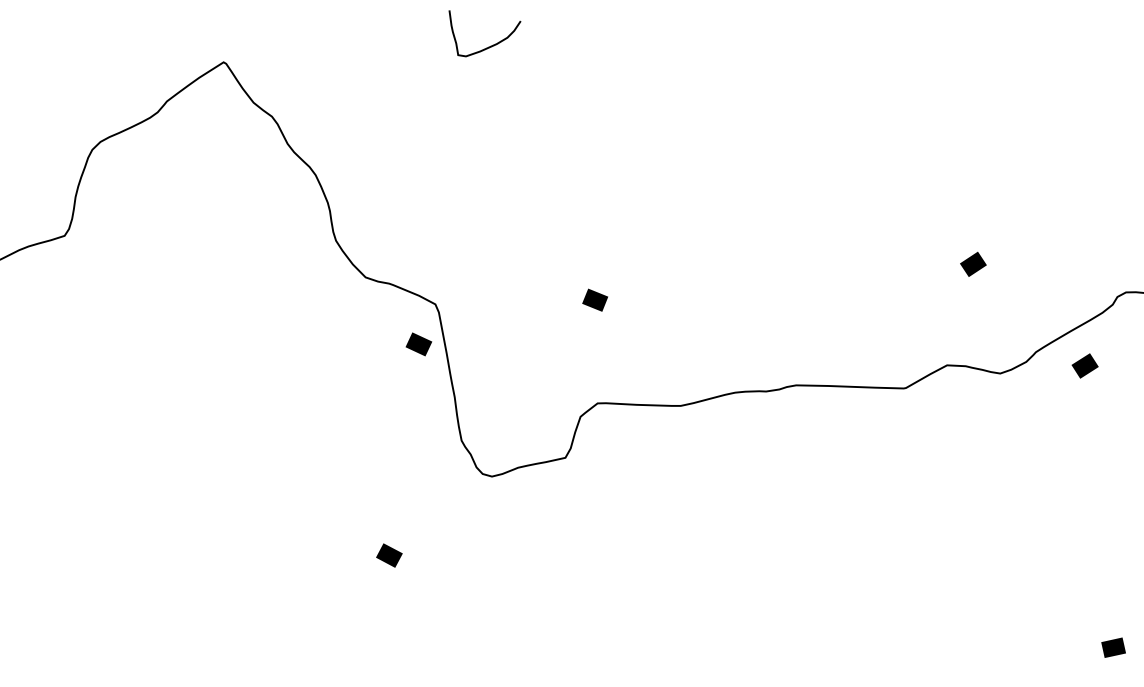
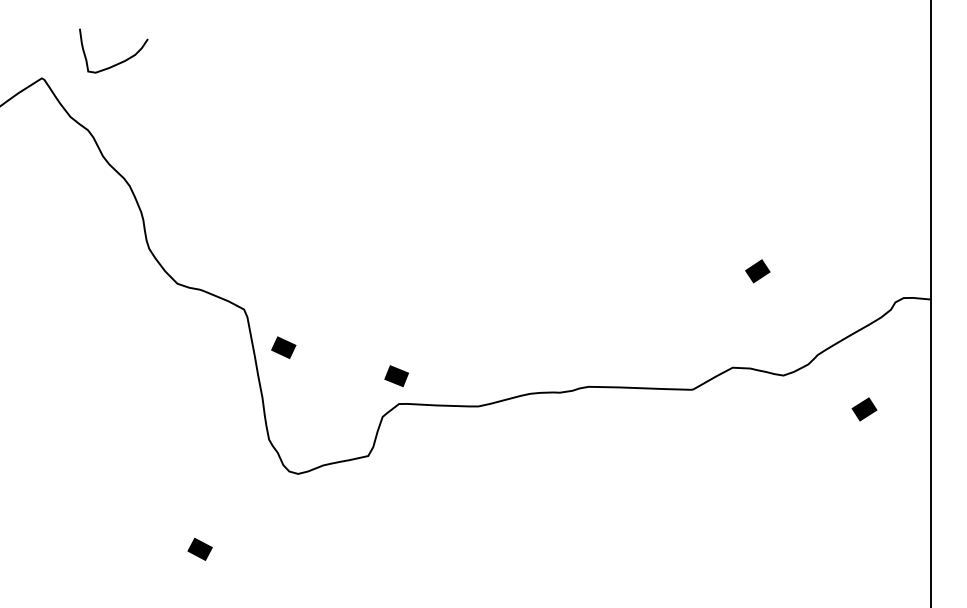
curve: (490, 45) -> (119, 62), moved
text: (594, 299) -> (396, 375), moved
text: (418, 344) -> (283, 347), moved
text: (1084, 365) -> (863, 408), moved

